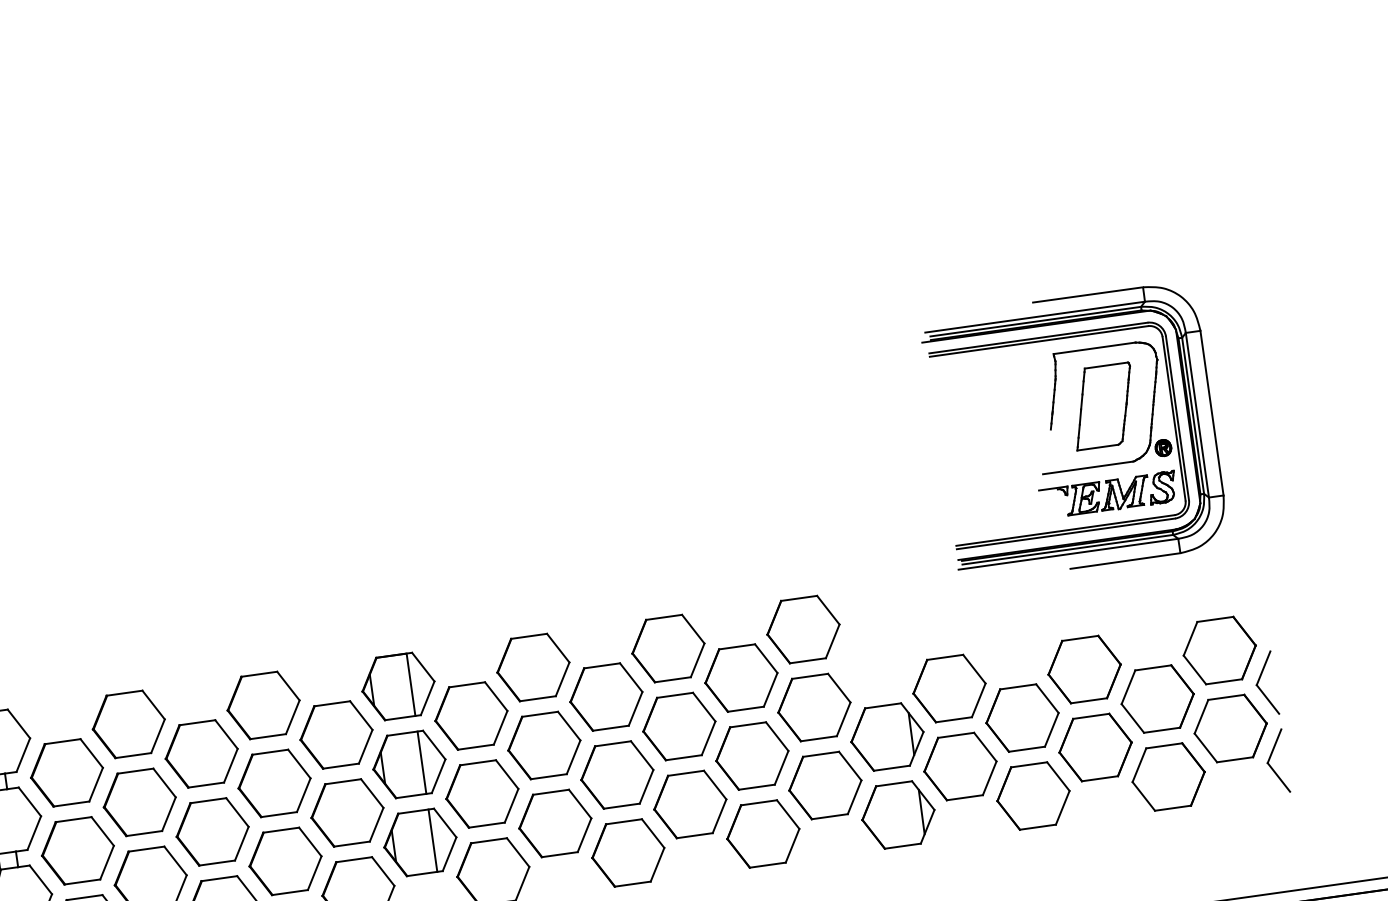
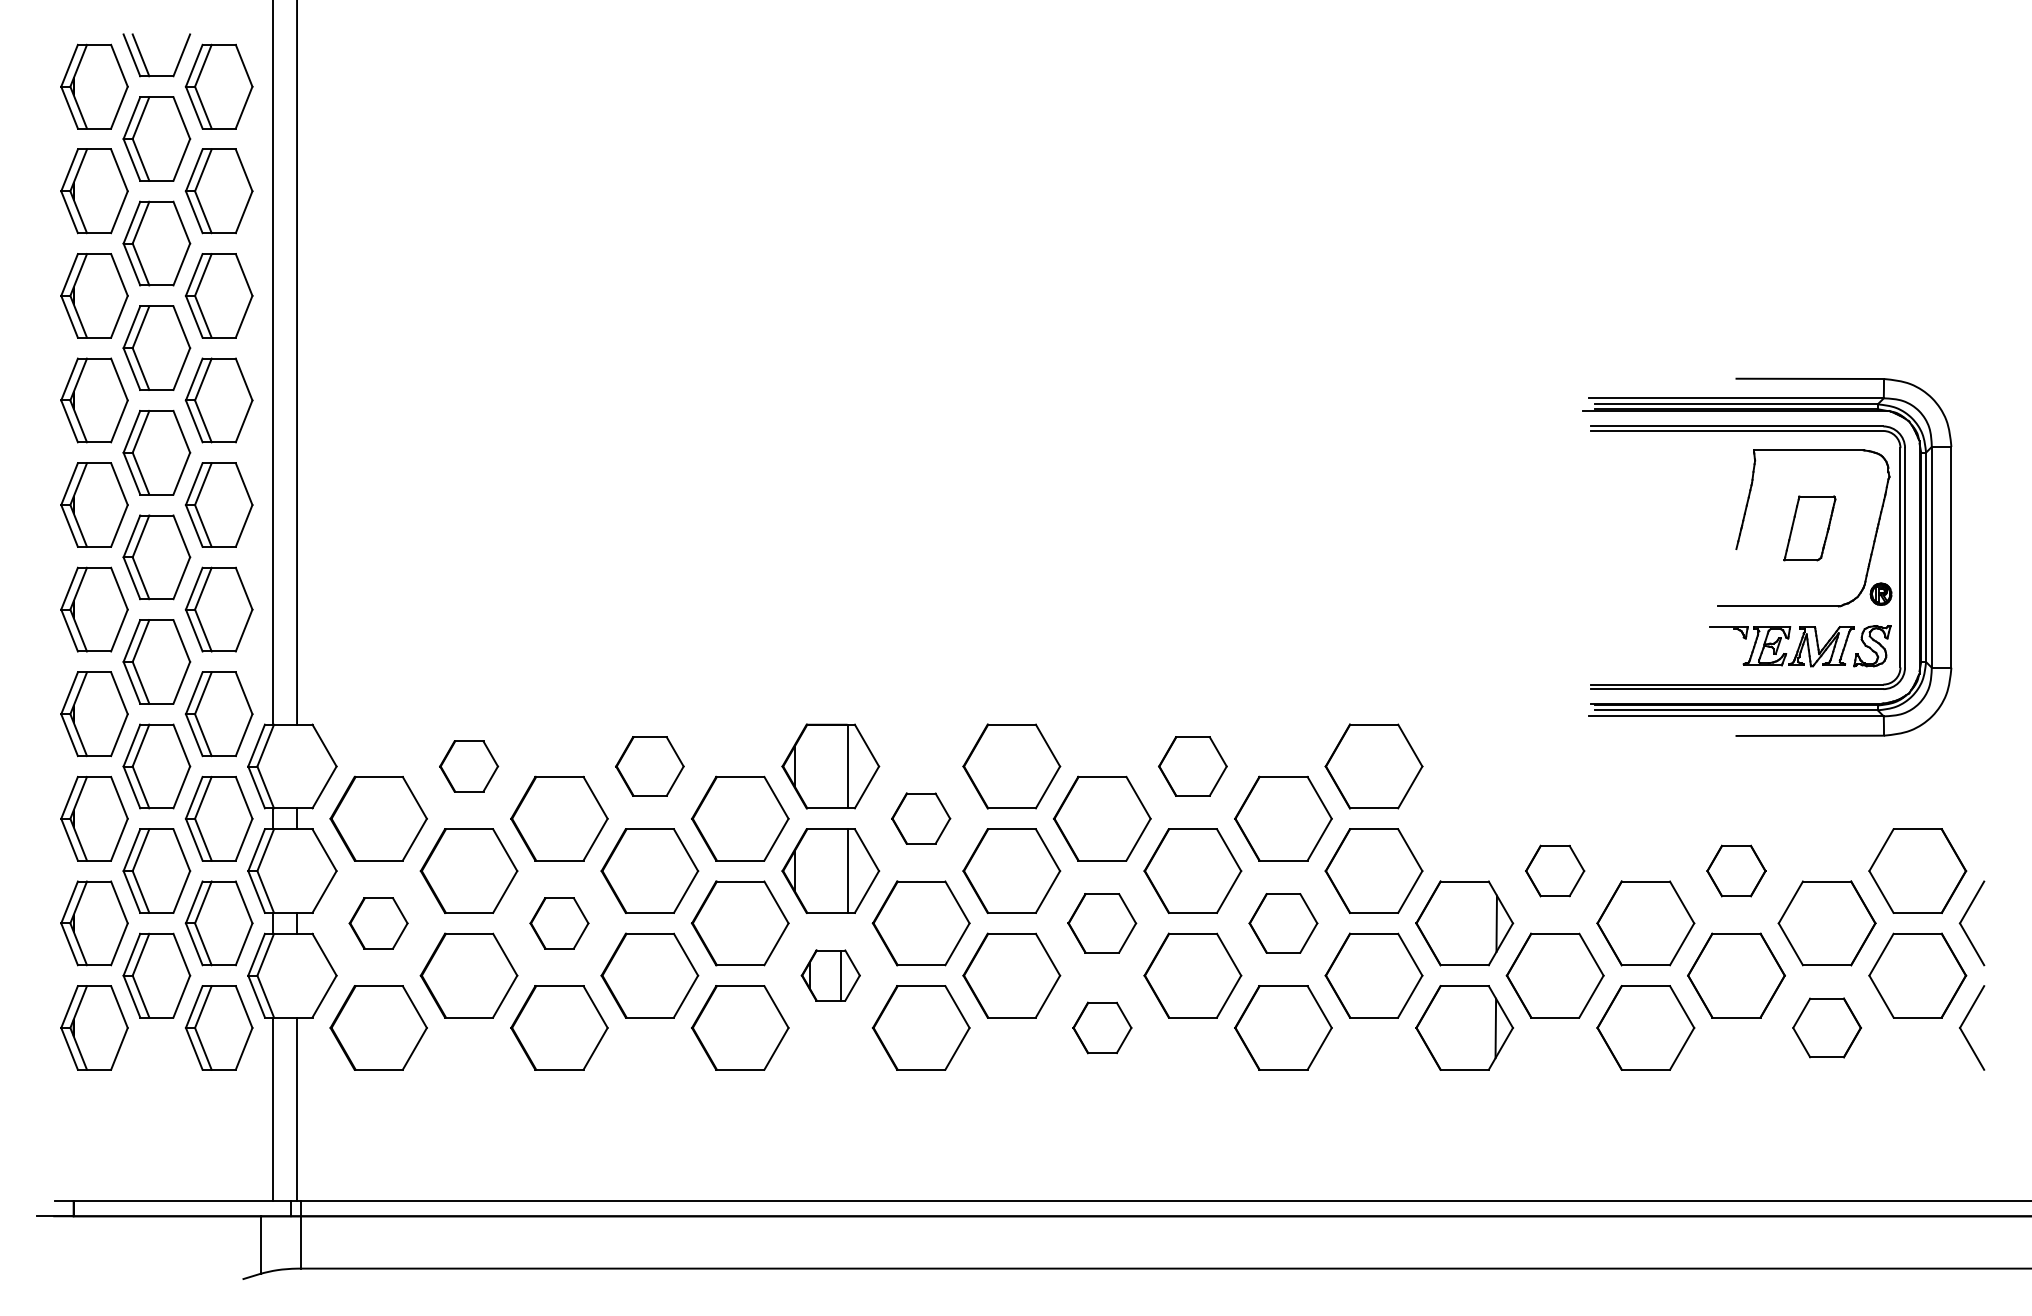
part: (1103, 406) -> (1809, 528), size x0.6
part: (668, 648) -> (1192, 766), size x0.7
part: (1084, 669) -> (1736, 870), size x0.6
part: (948, 688) -> (1554, 870), size x0.6
part: (263, 705) -> (649, 766), size x0.7
part: (470, 715) -> (920, 818), size x0.6
part: (128, 724) -> (468, 766), size x0.6
part: (752, 756) -> (1283, 923), size x0.7
part: (616, 775) -> (1101, 923), size x0.7
part: (1168, 776) -> (1826, 1027), size x0.7
part: (212, 831) -> (559, 923), size x0.6
part: (420, 842) -> (830, 975), size x0.6
part: (77, 850) -> (378, 923), size x0.6
part: (628, 852) -> (1102, 1027), size x0.6

